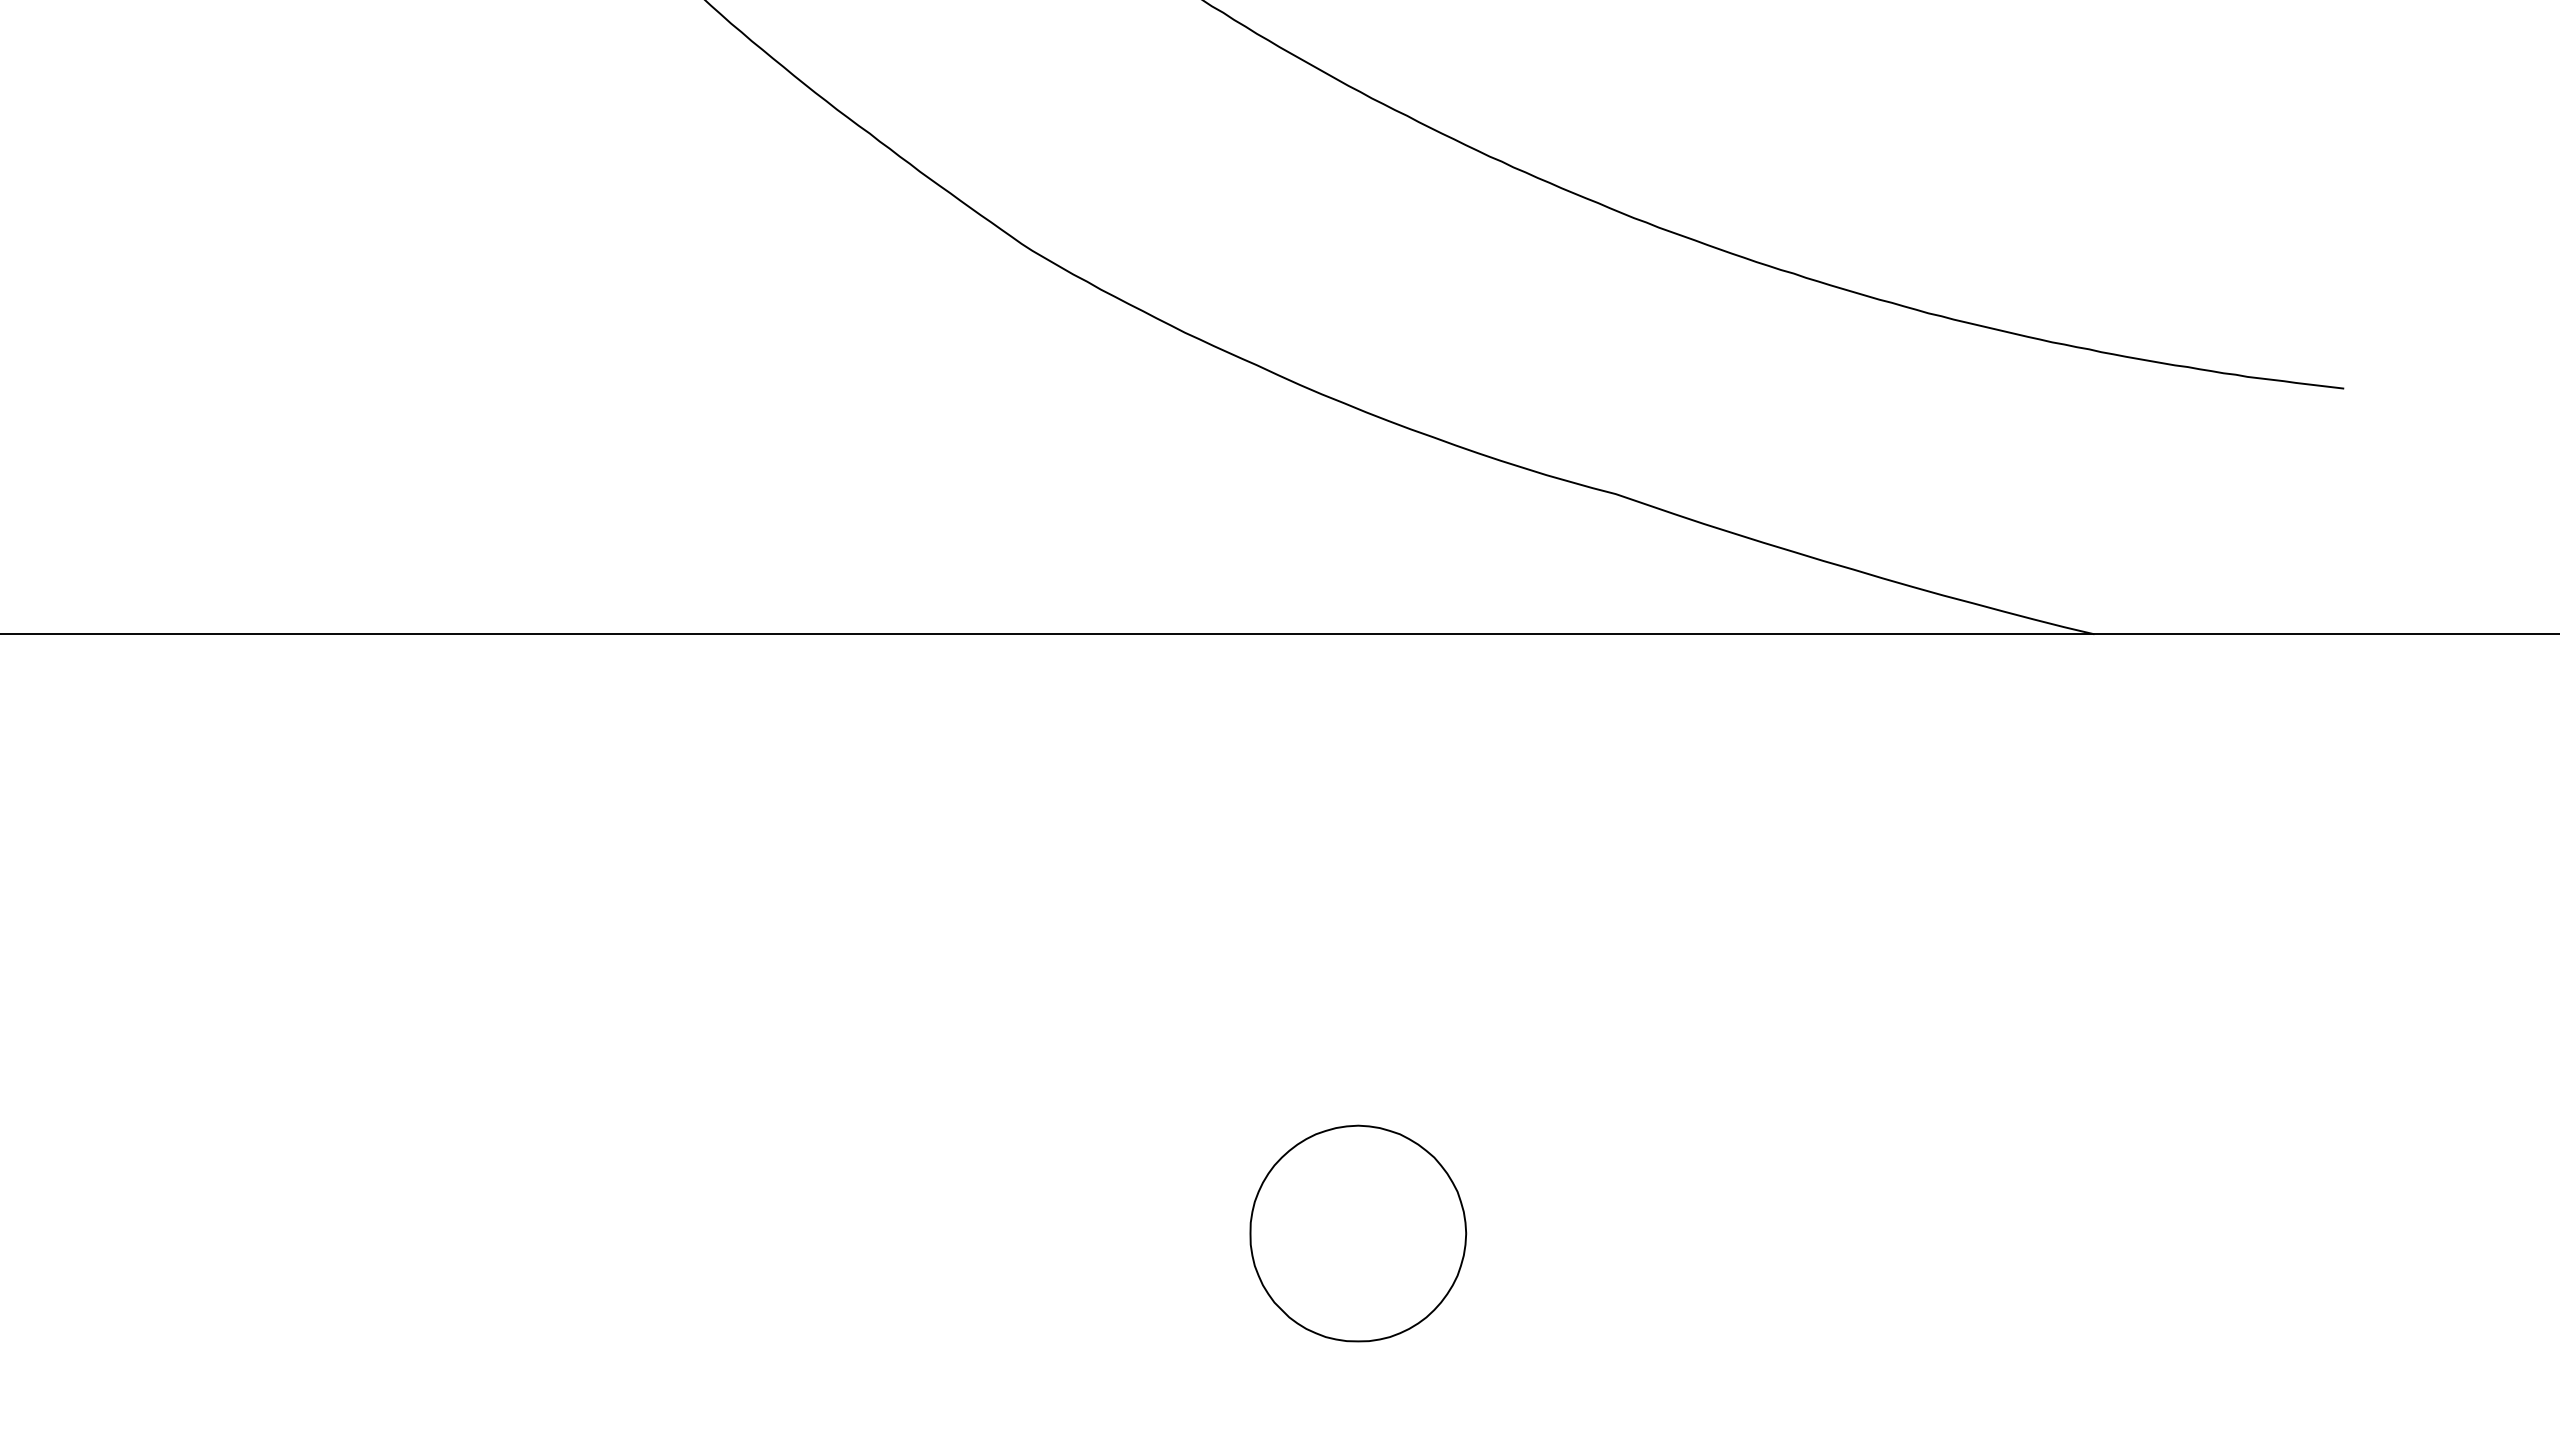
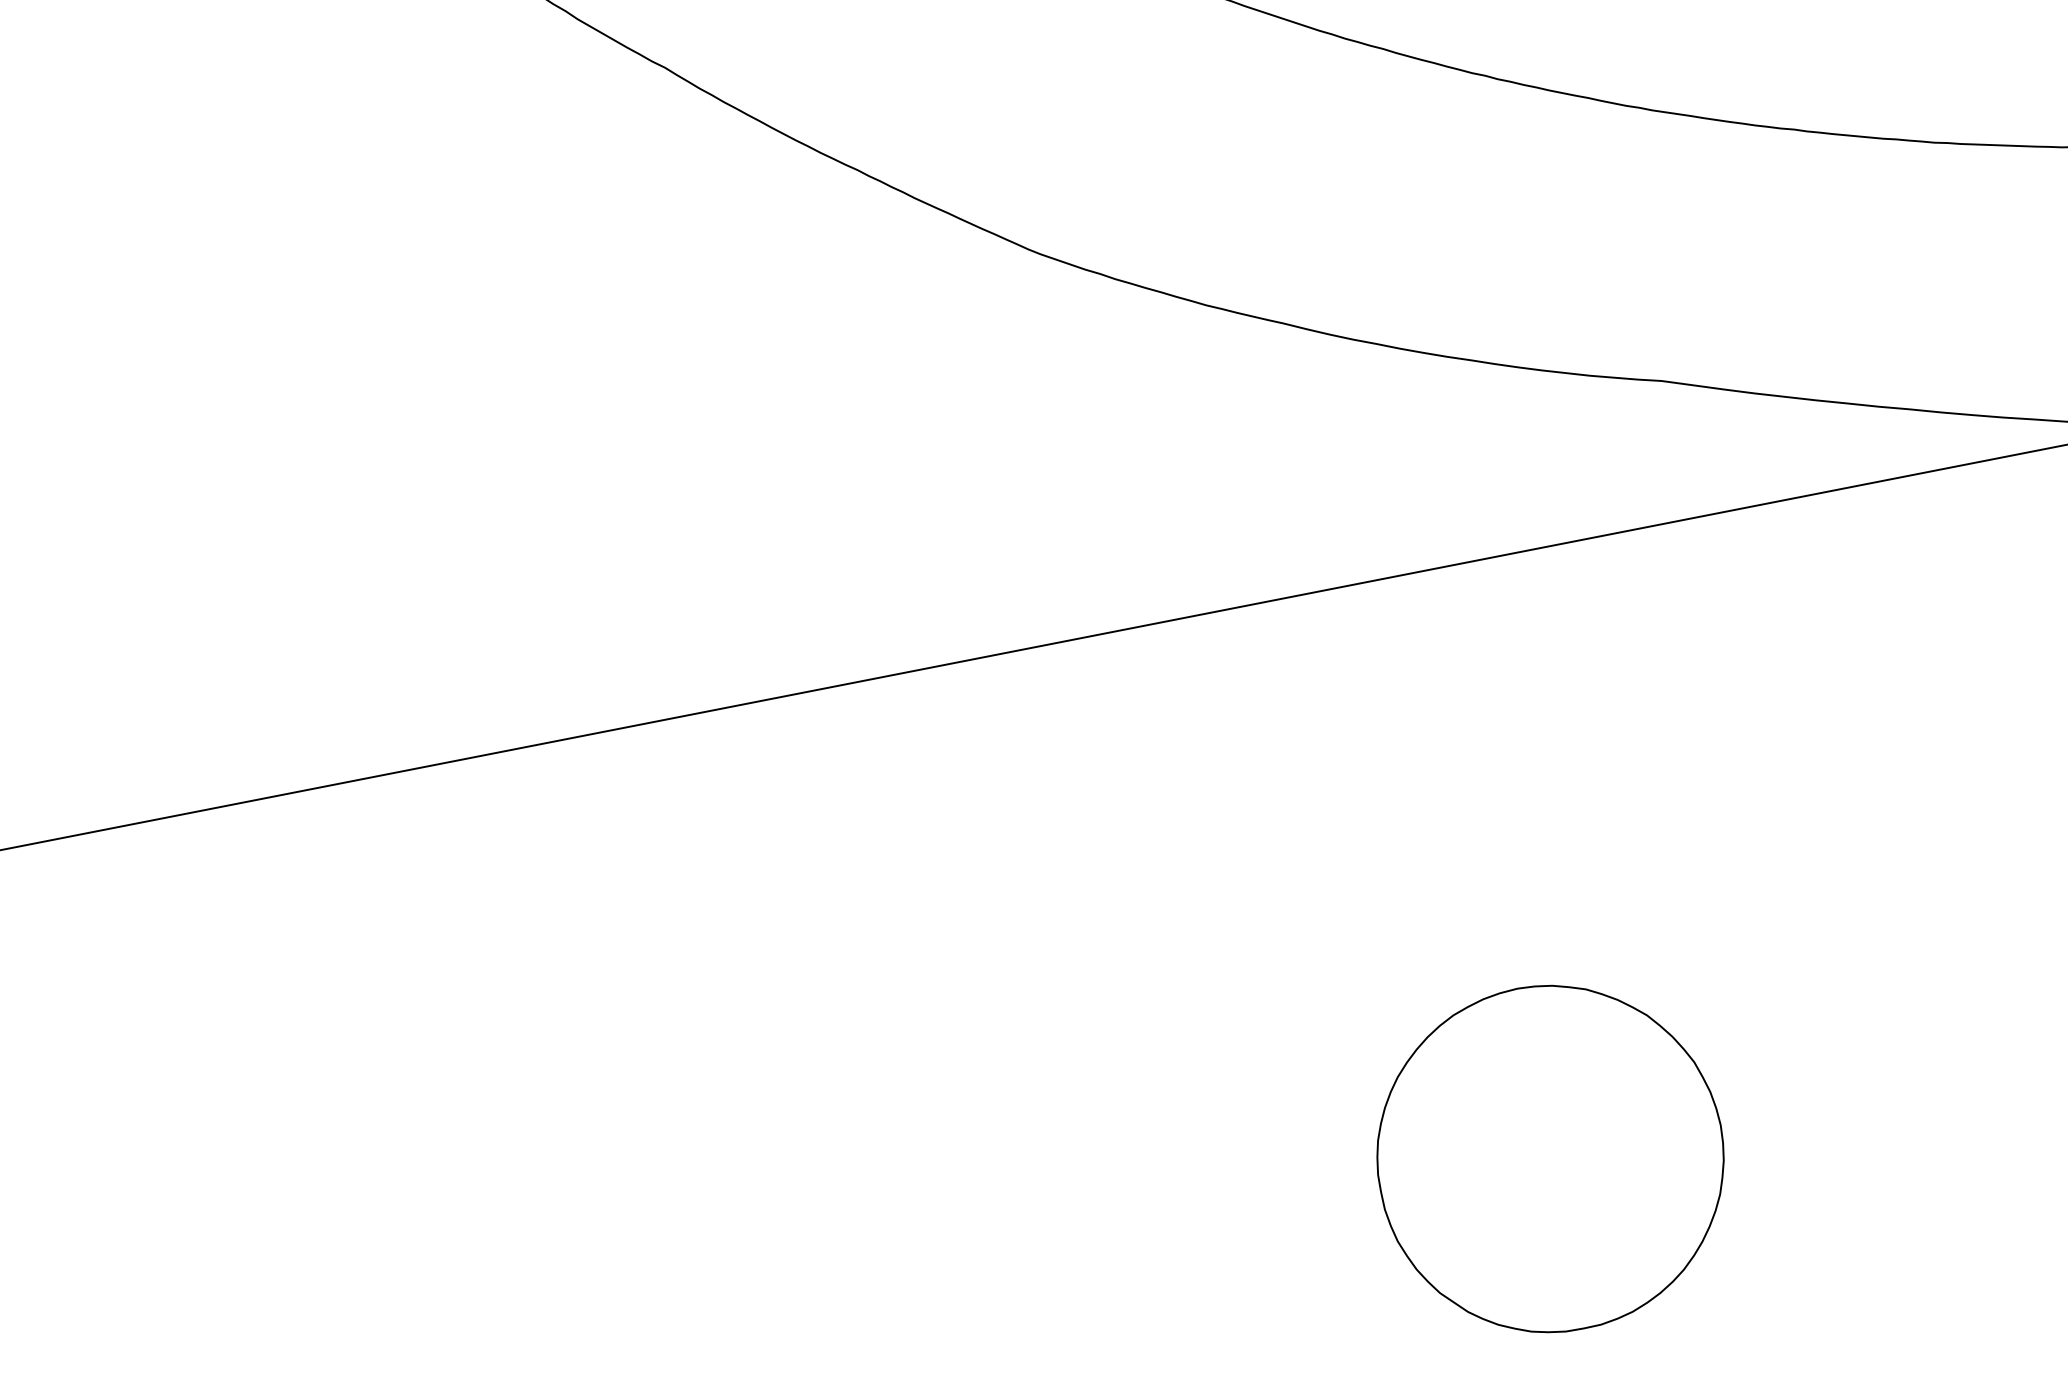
part: (1358, 1233) -> (1551, 1158), size x1.6

